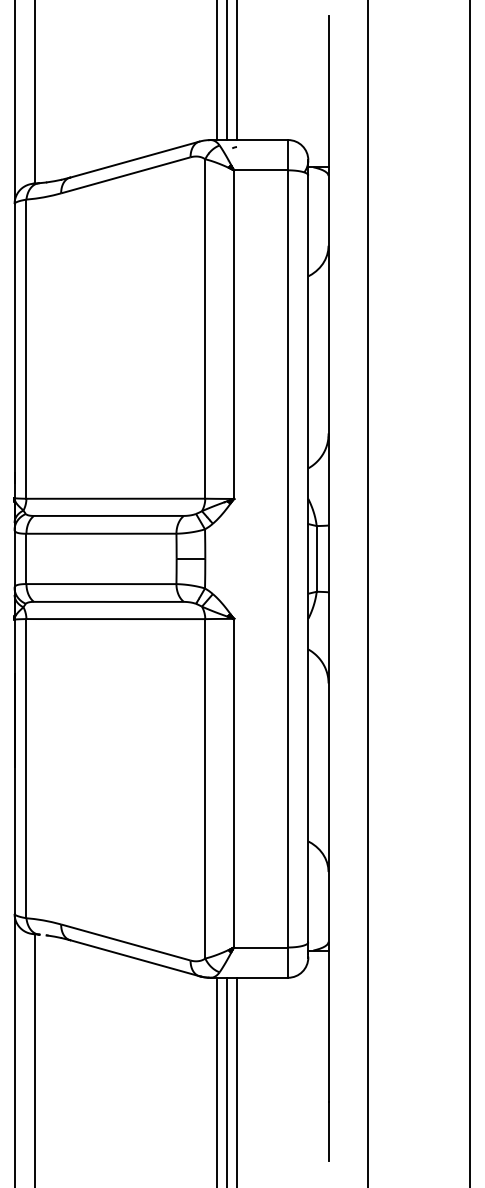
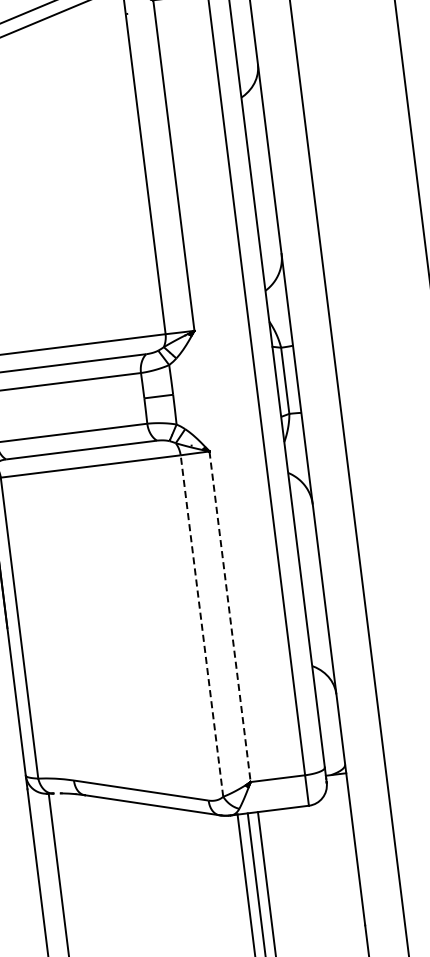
line: (233, 783) -> (229, 617), solid -> dashed
line: (205, 788) -> (202, 625), solid -> dashed

